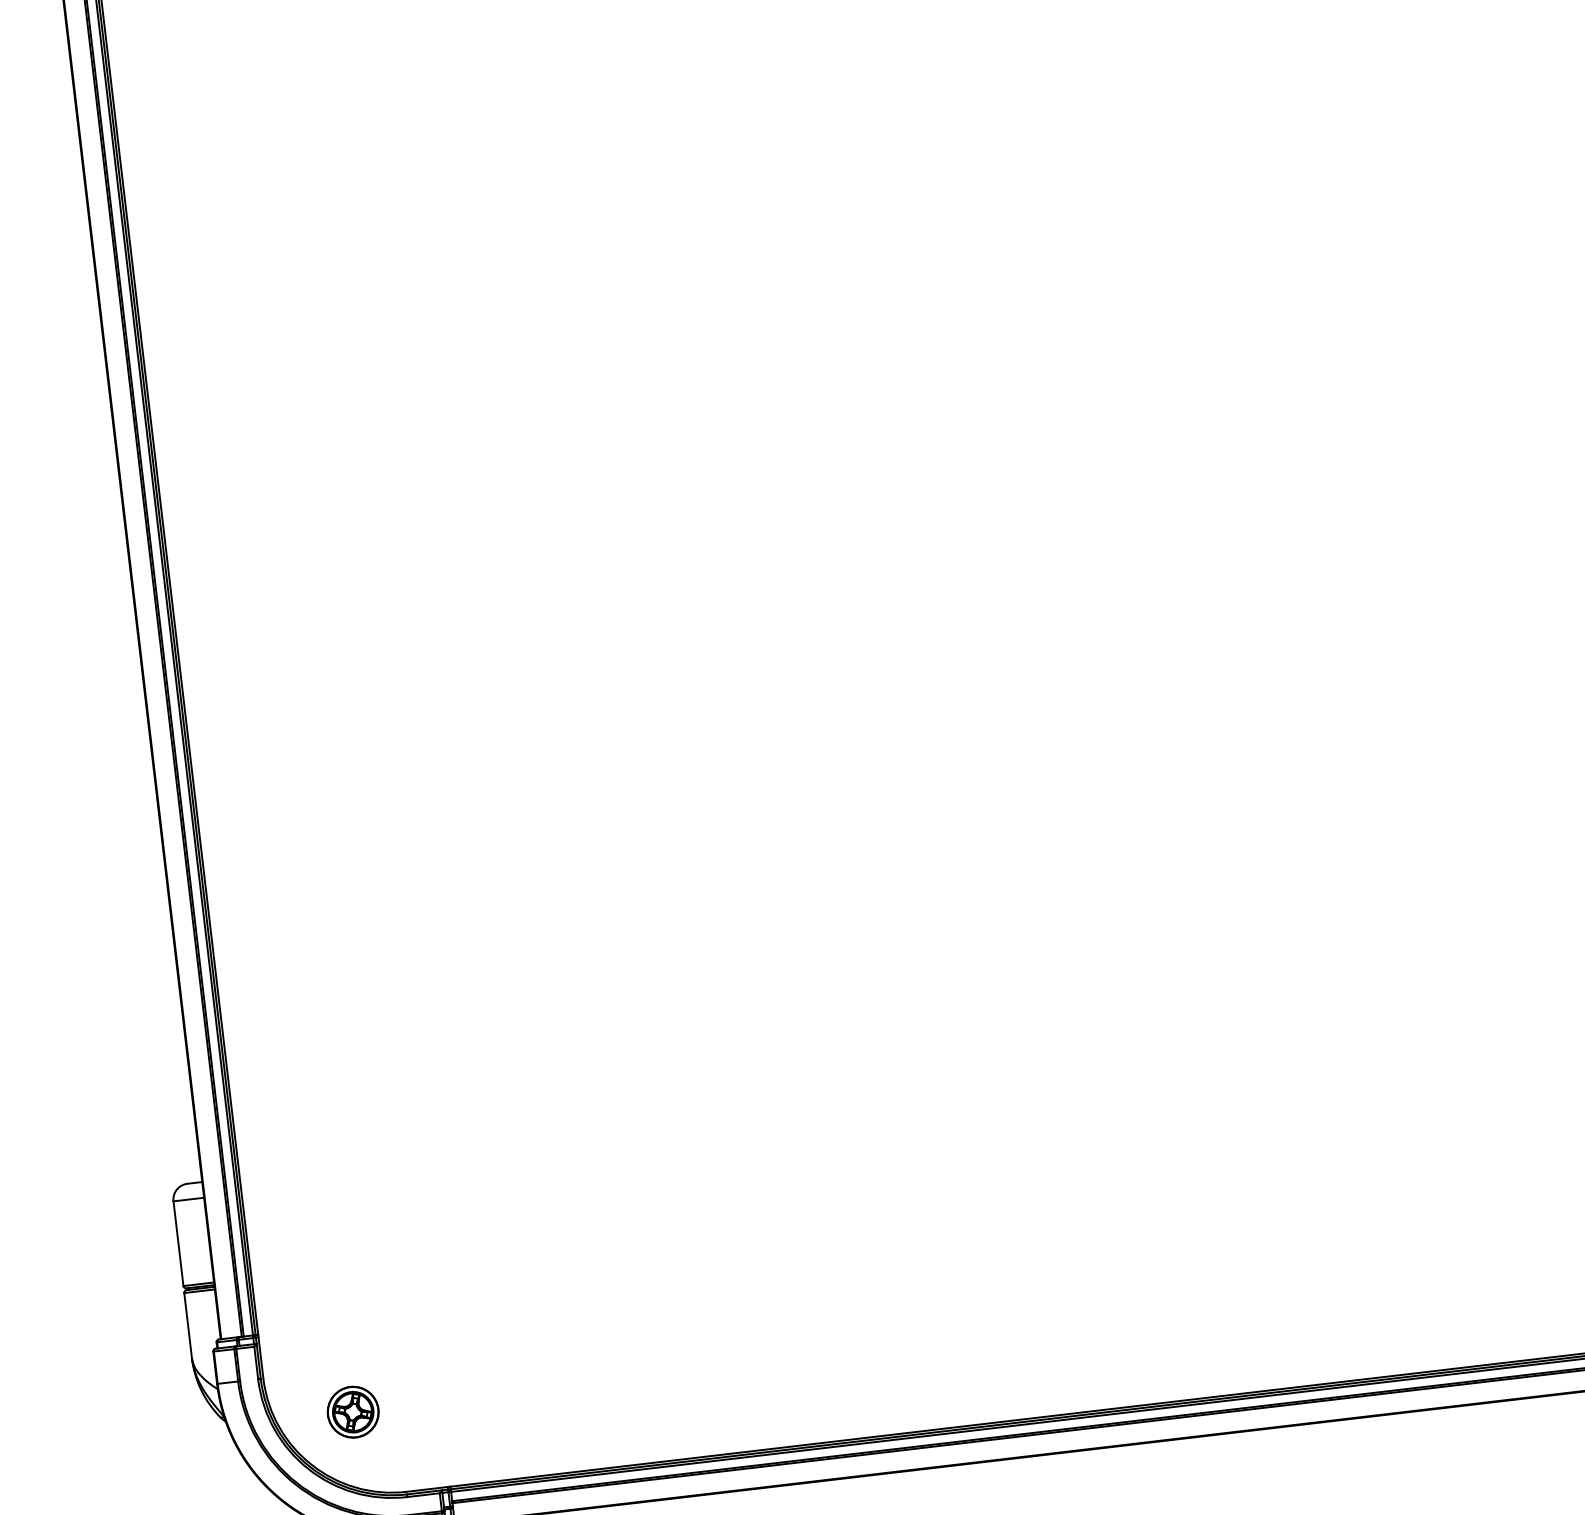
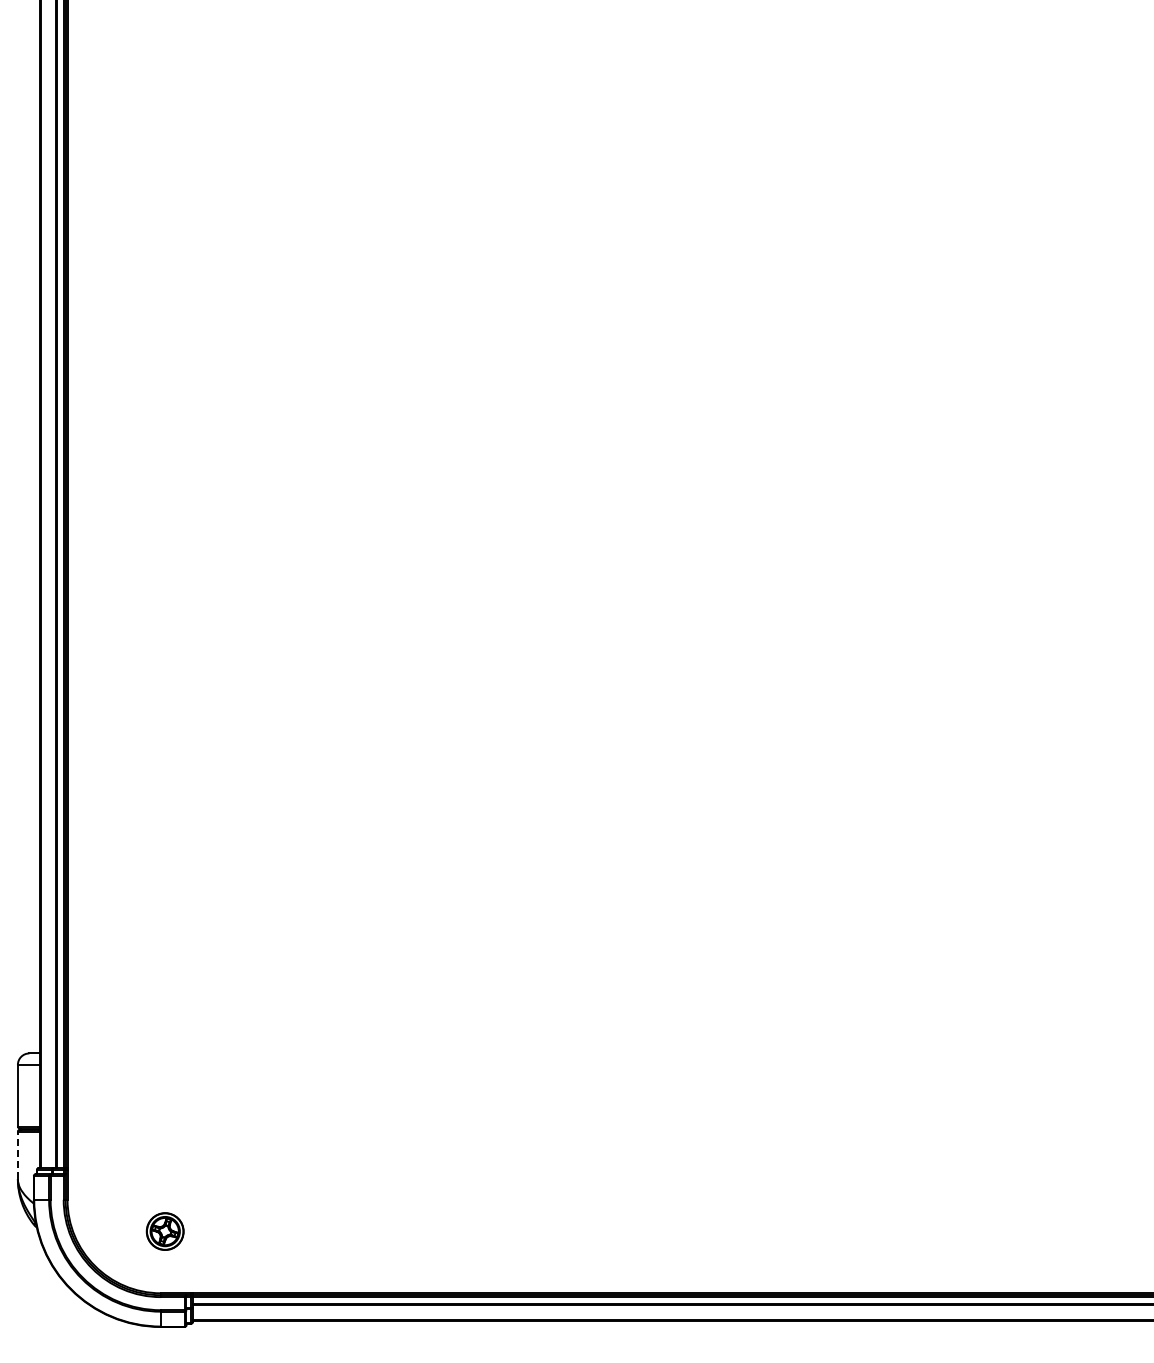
line: (187, 1325) -> (17, 1155), solid -> dashed
part: (352, 1412) -> (164, 1231), moved

